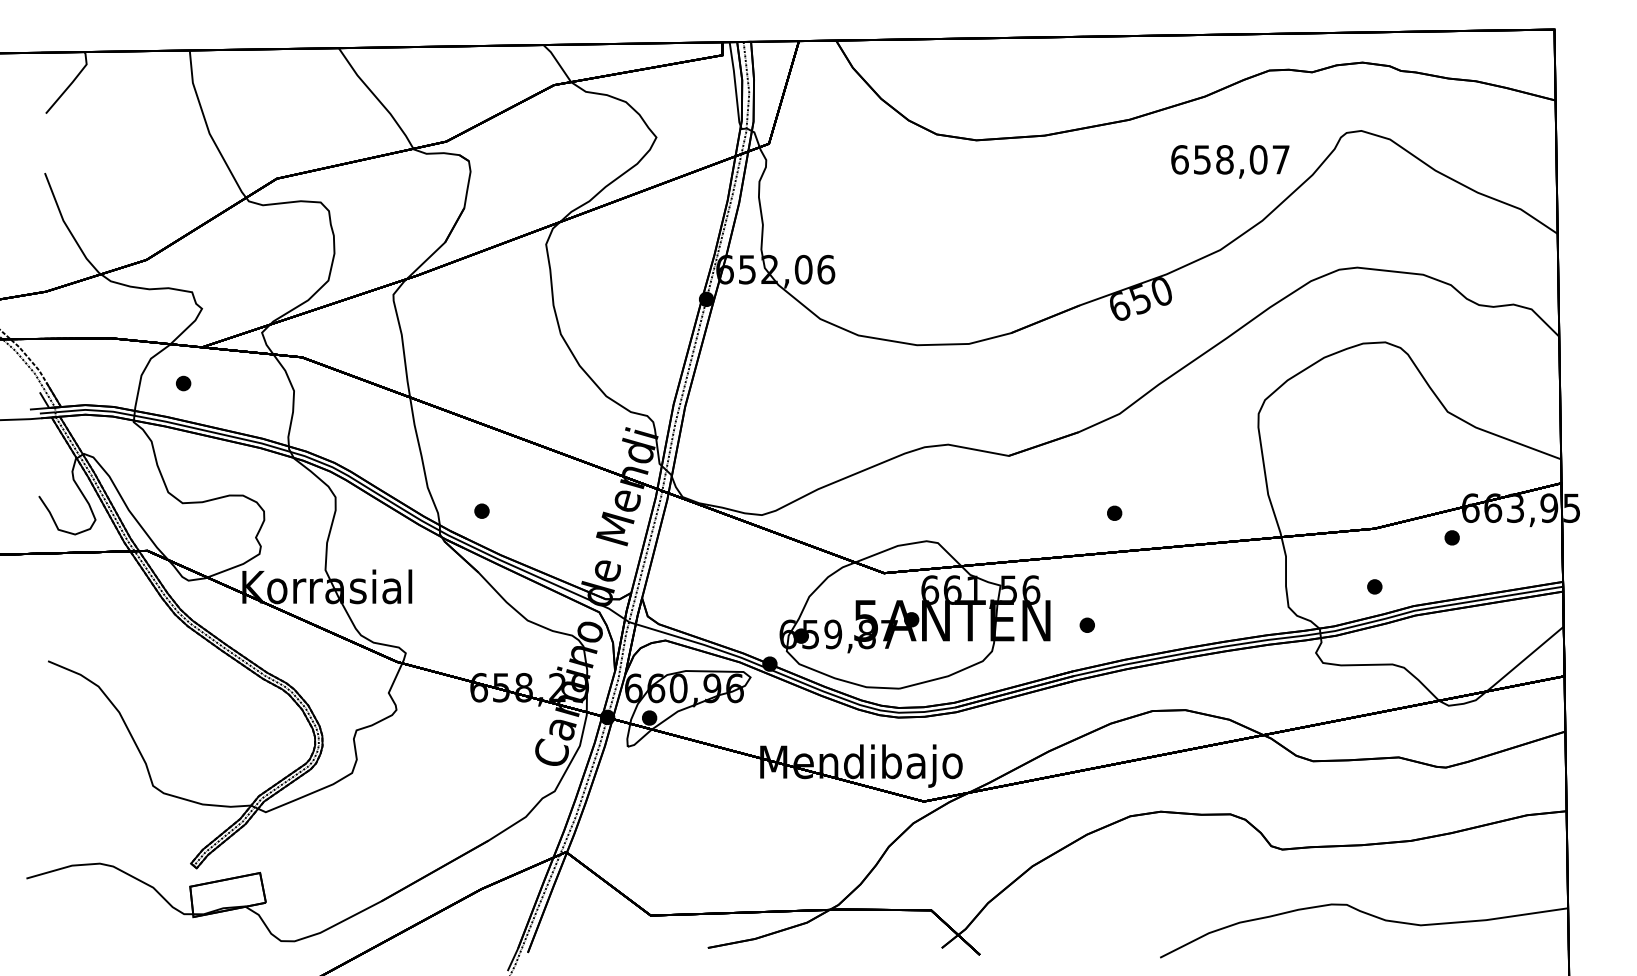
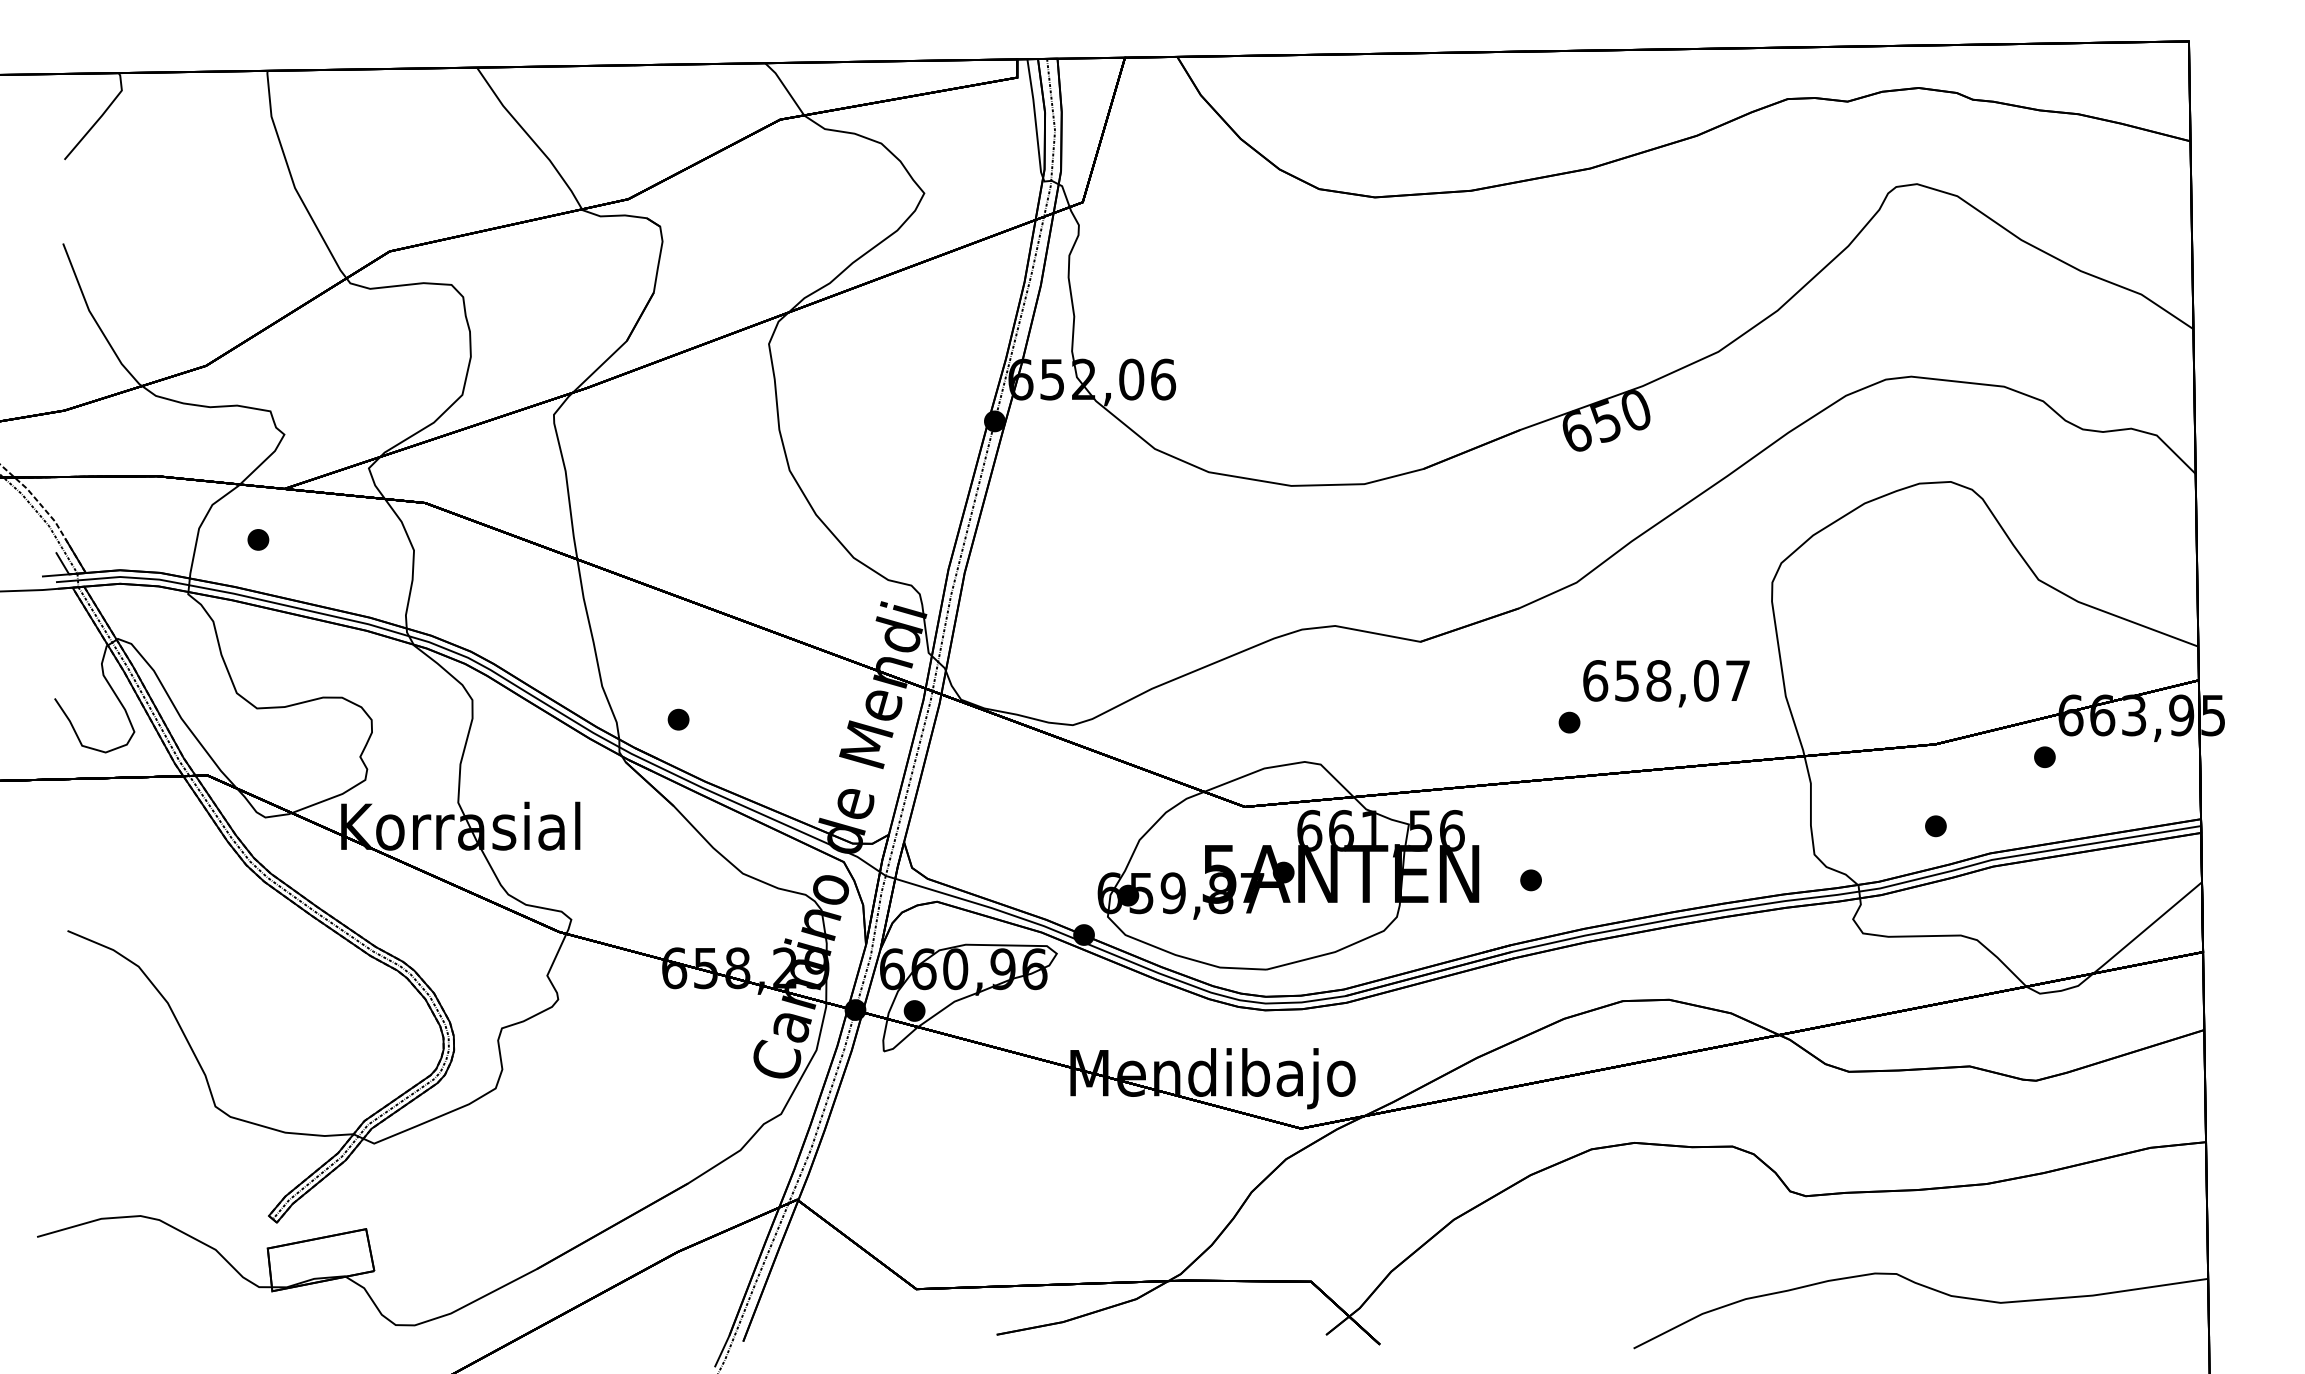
text: (1230, 161) -> (1666, 683), moved

